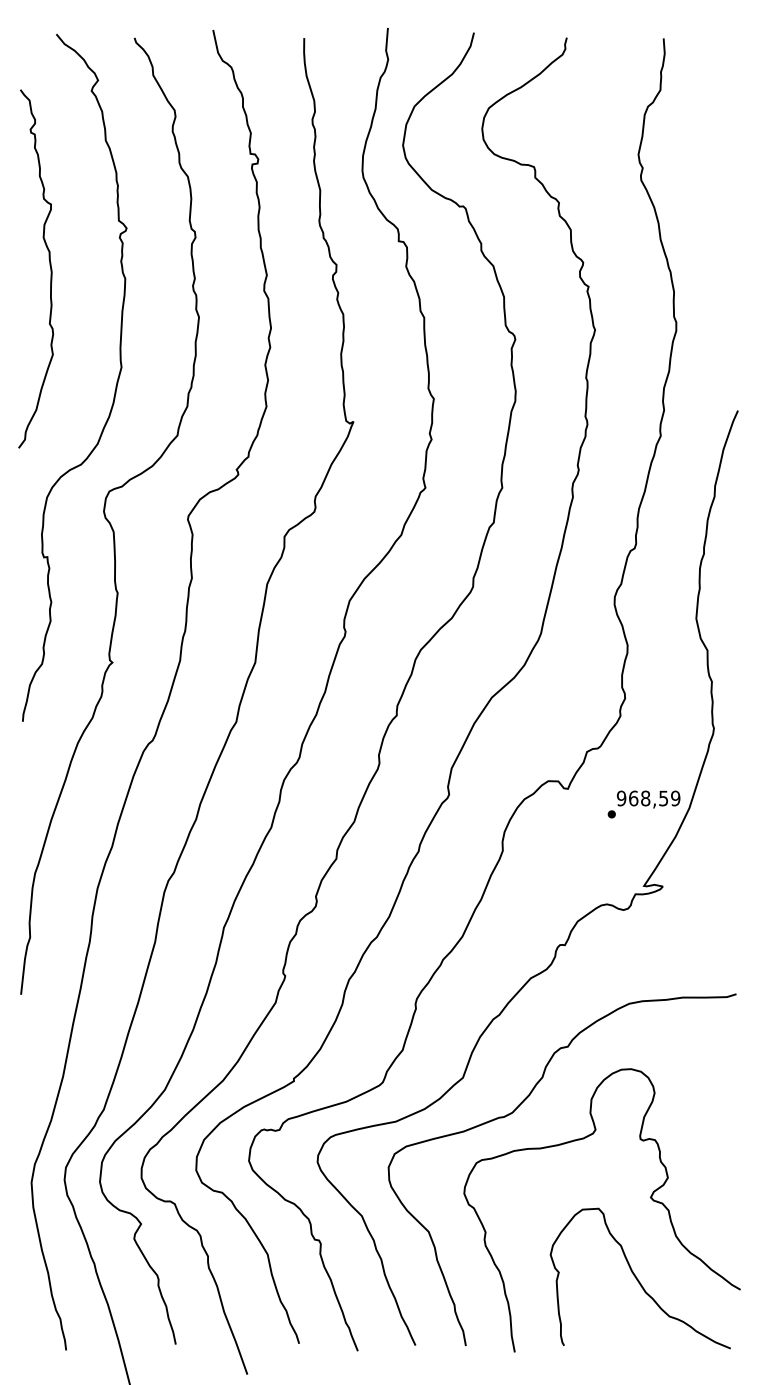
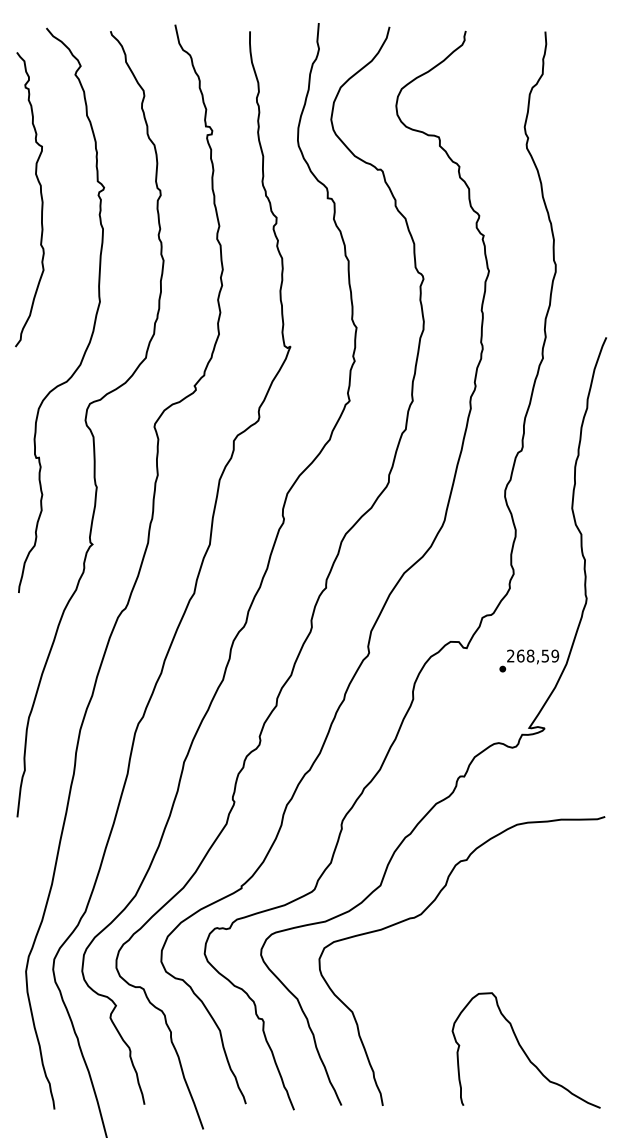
curve: (49, 265) -> (40, 196), moved
text: (621, 798) -> (510, 656), 968,59 -> 268,59
part: (650, 1198) -> (534, 984), removed

